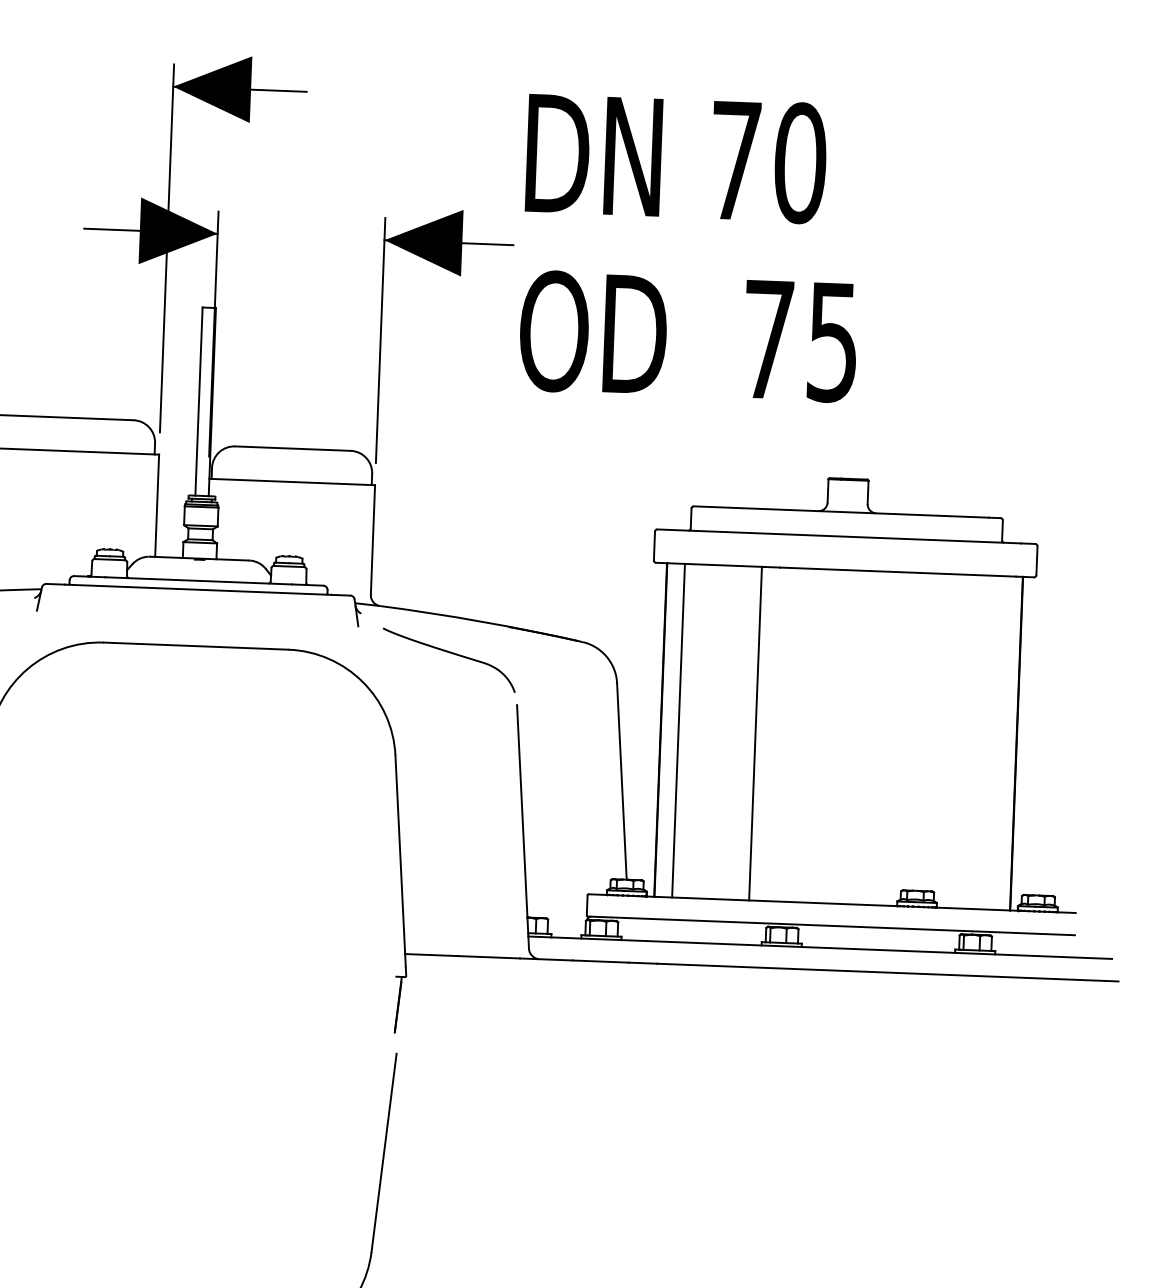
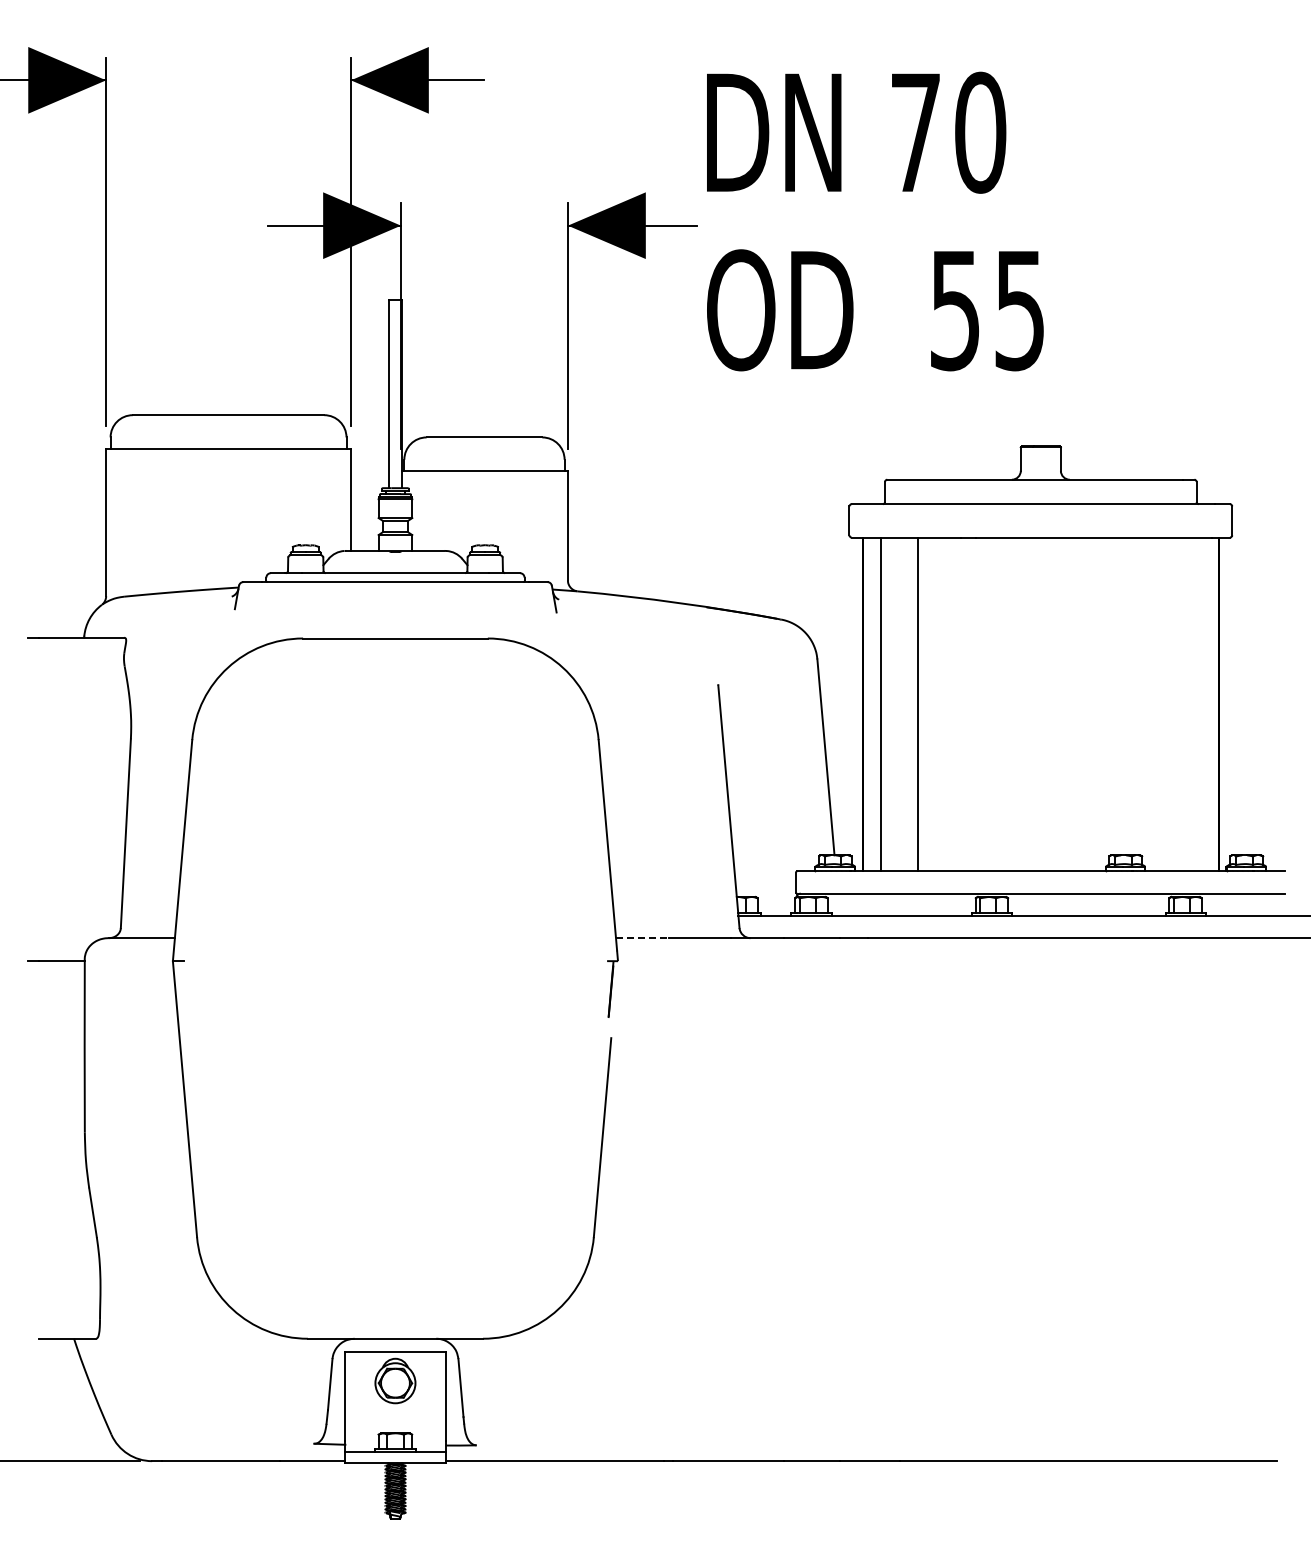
text: (768, 340) -> (955, 311), 75 -> 55
part: (451, 653) -> (650, 636), removed
line: (755, 733) -> (917, 704), moved
line: (431, 955) -> (642, 938), solid -> dashed

